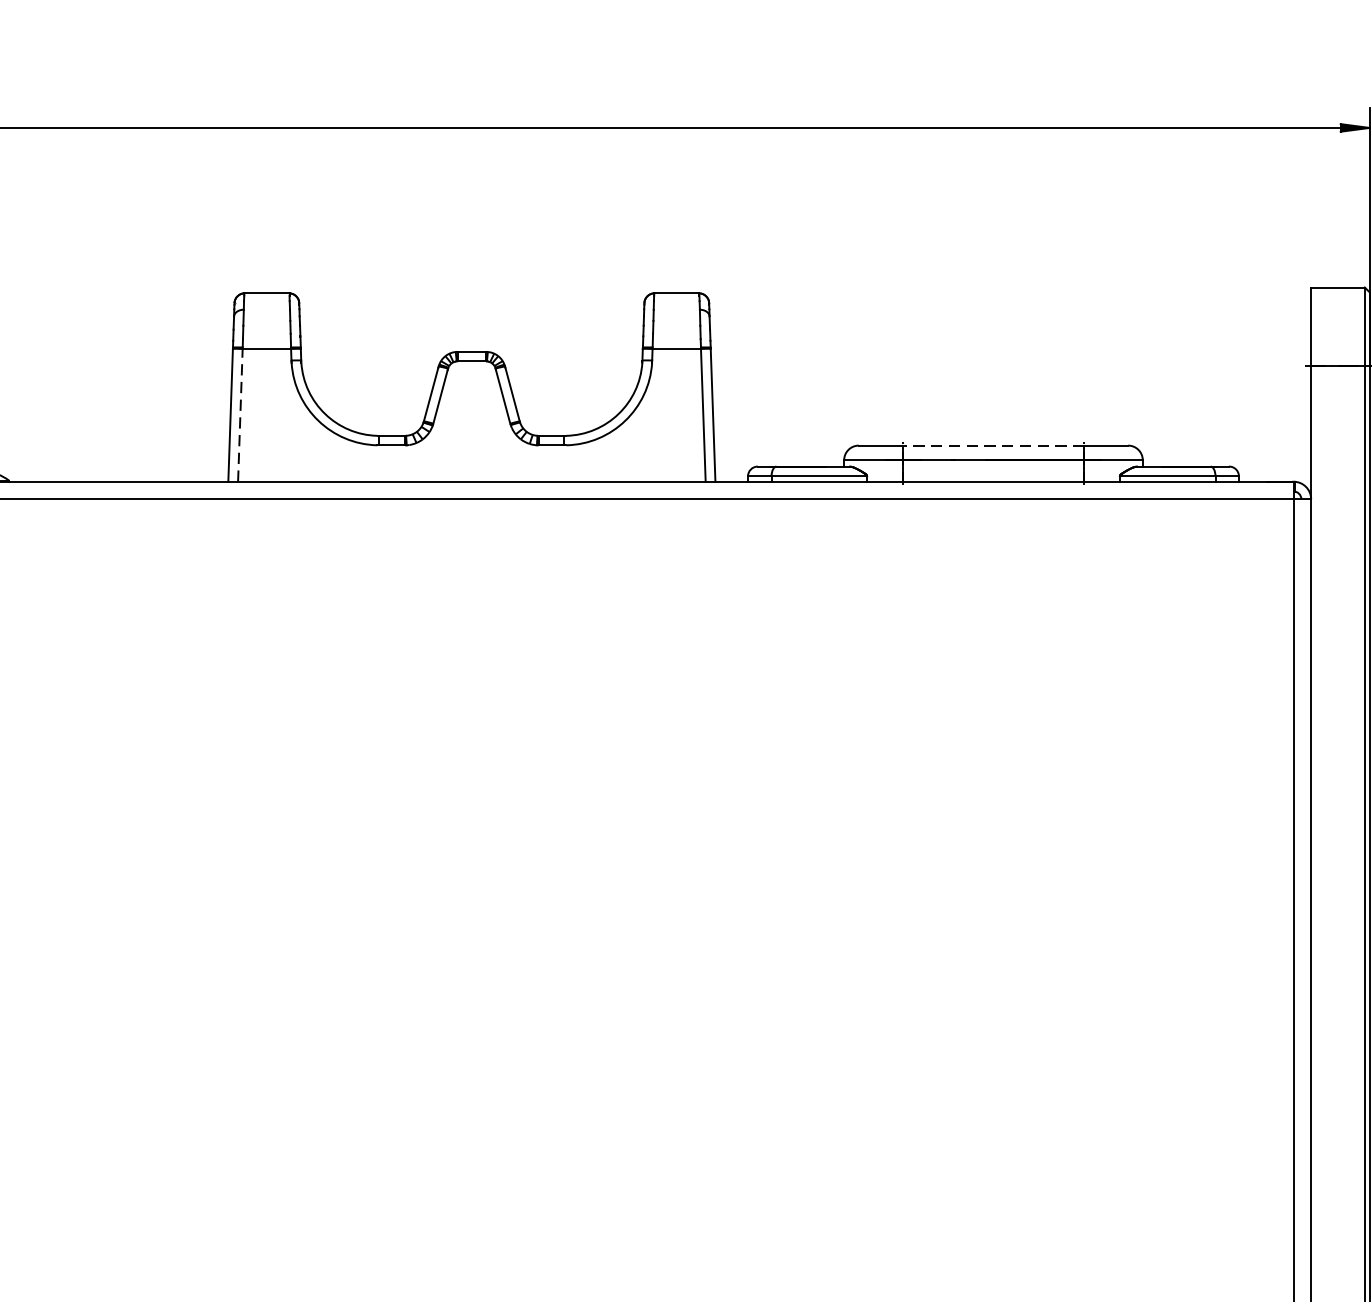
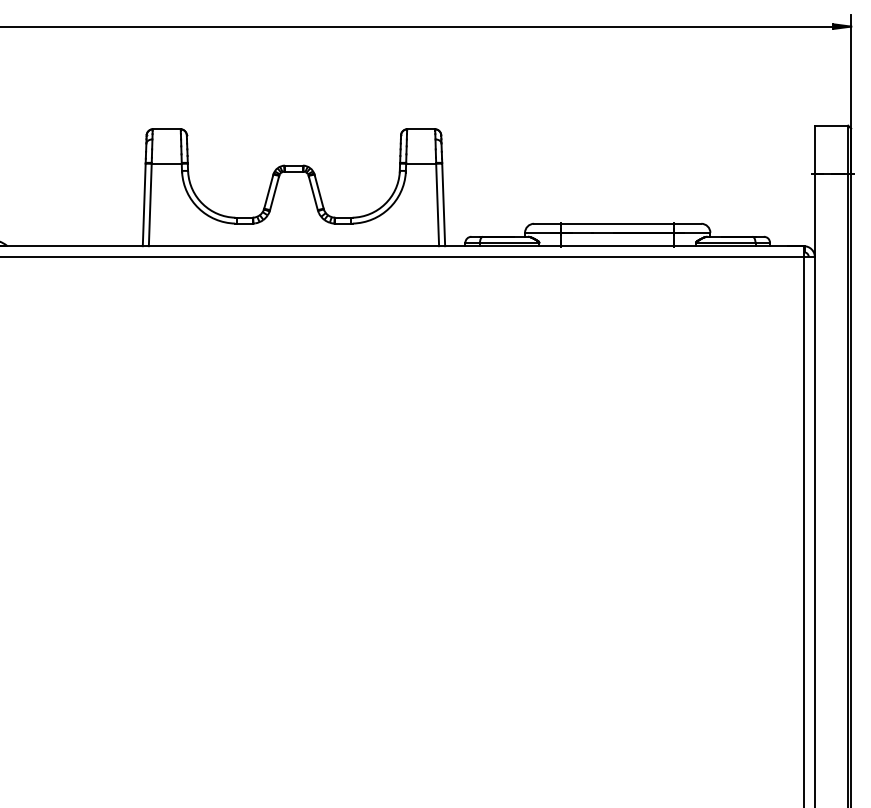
line: (240, 414) -> (150, 204), dashed -> solid
line: (993, 445) -> (617, 223), dashed -> solid

